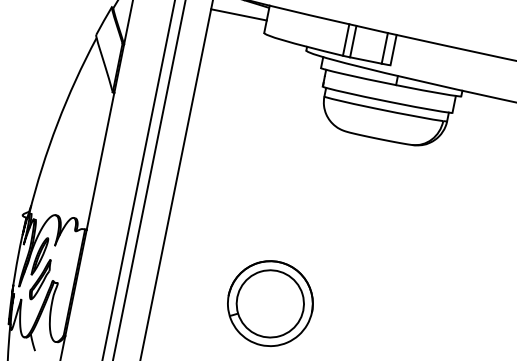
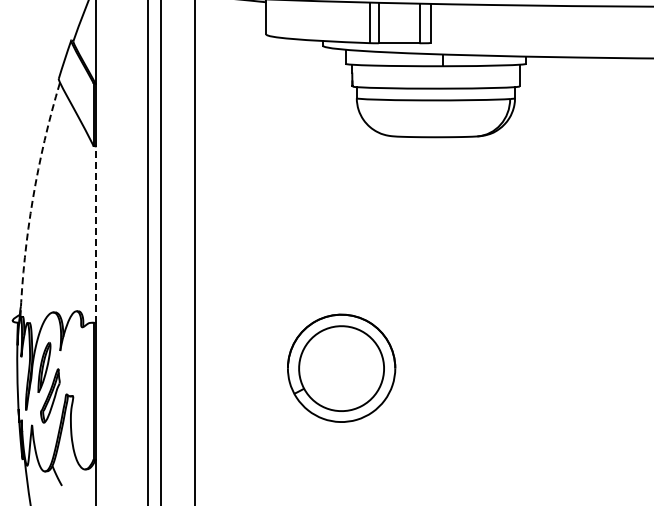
line: (238, 14) -> (230, 18), removed
arc: (57, 123) -> (32, 198), solid -> dashed
line: (100, 161) -> (95, 234), solid -> dashed

